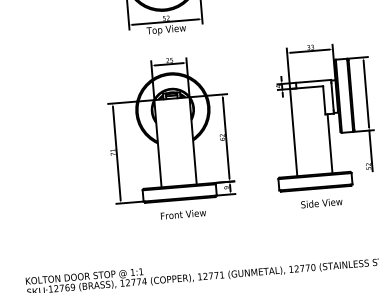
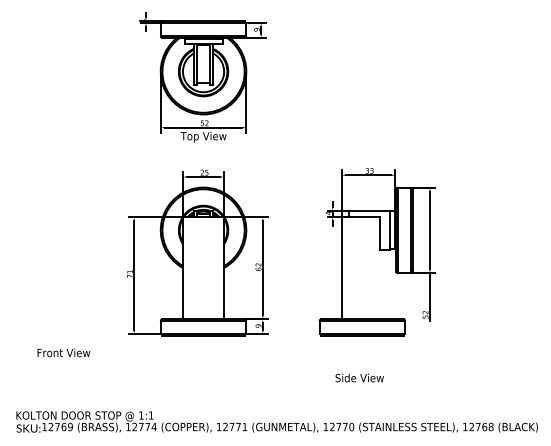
line: (329, 143) -> (382, 284), removed
text: (321, 202) -> (359, 377), moved
text: (183, 214) -> (63, 352), moved

